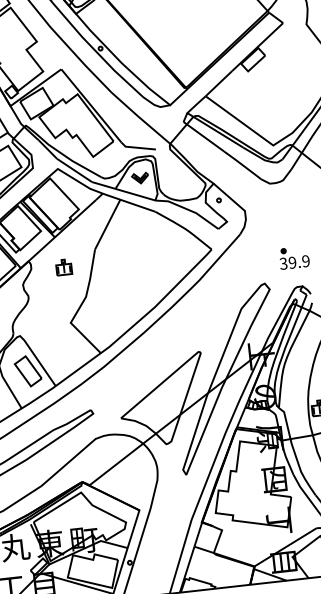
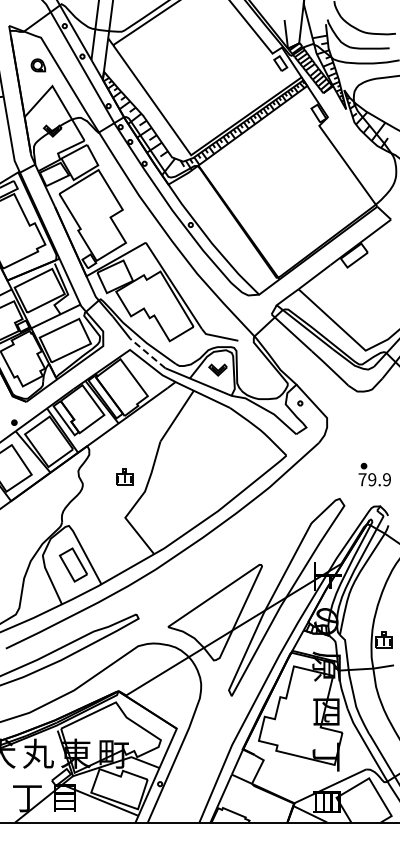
line: (74, 170) -> (147, 353), solid -> dashed
text: (283, 263) -> (362, 479), 39.9 -> 79.9
part: (63, 266) -> (124, 476), moved

